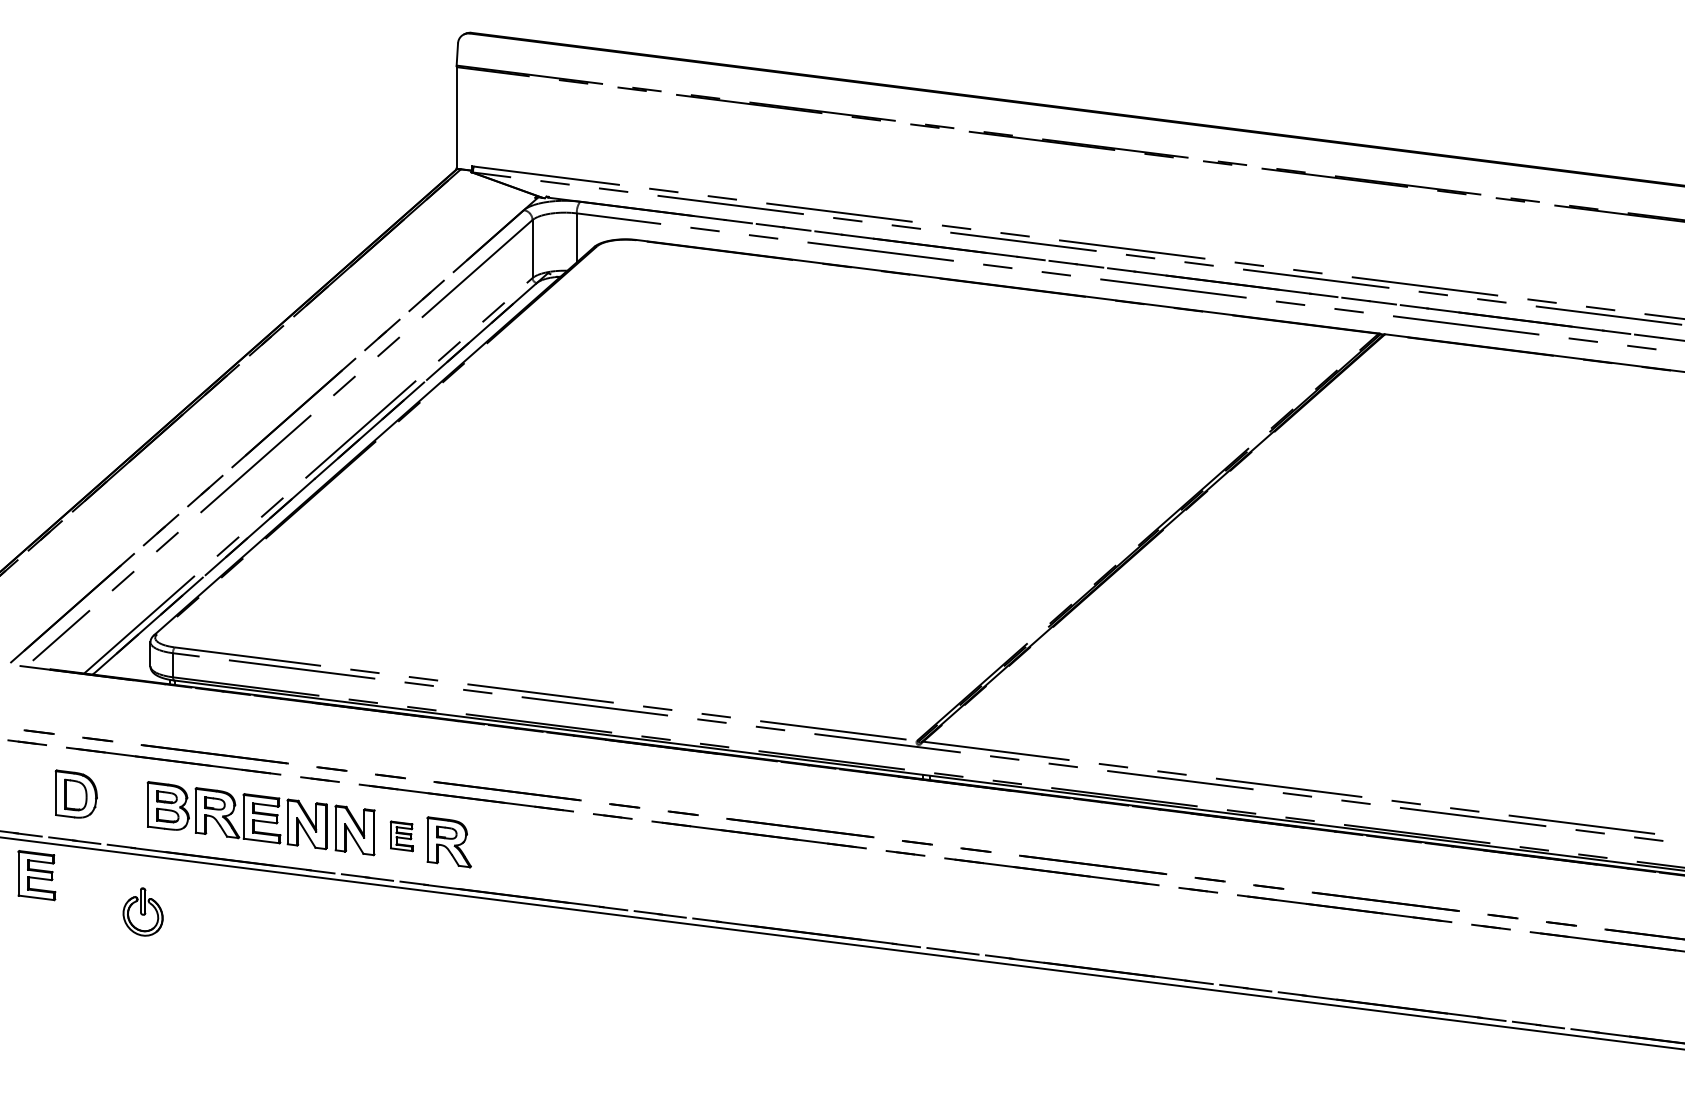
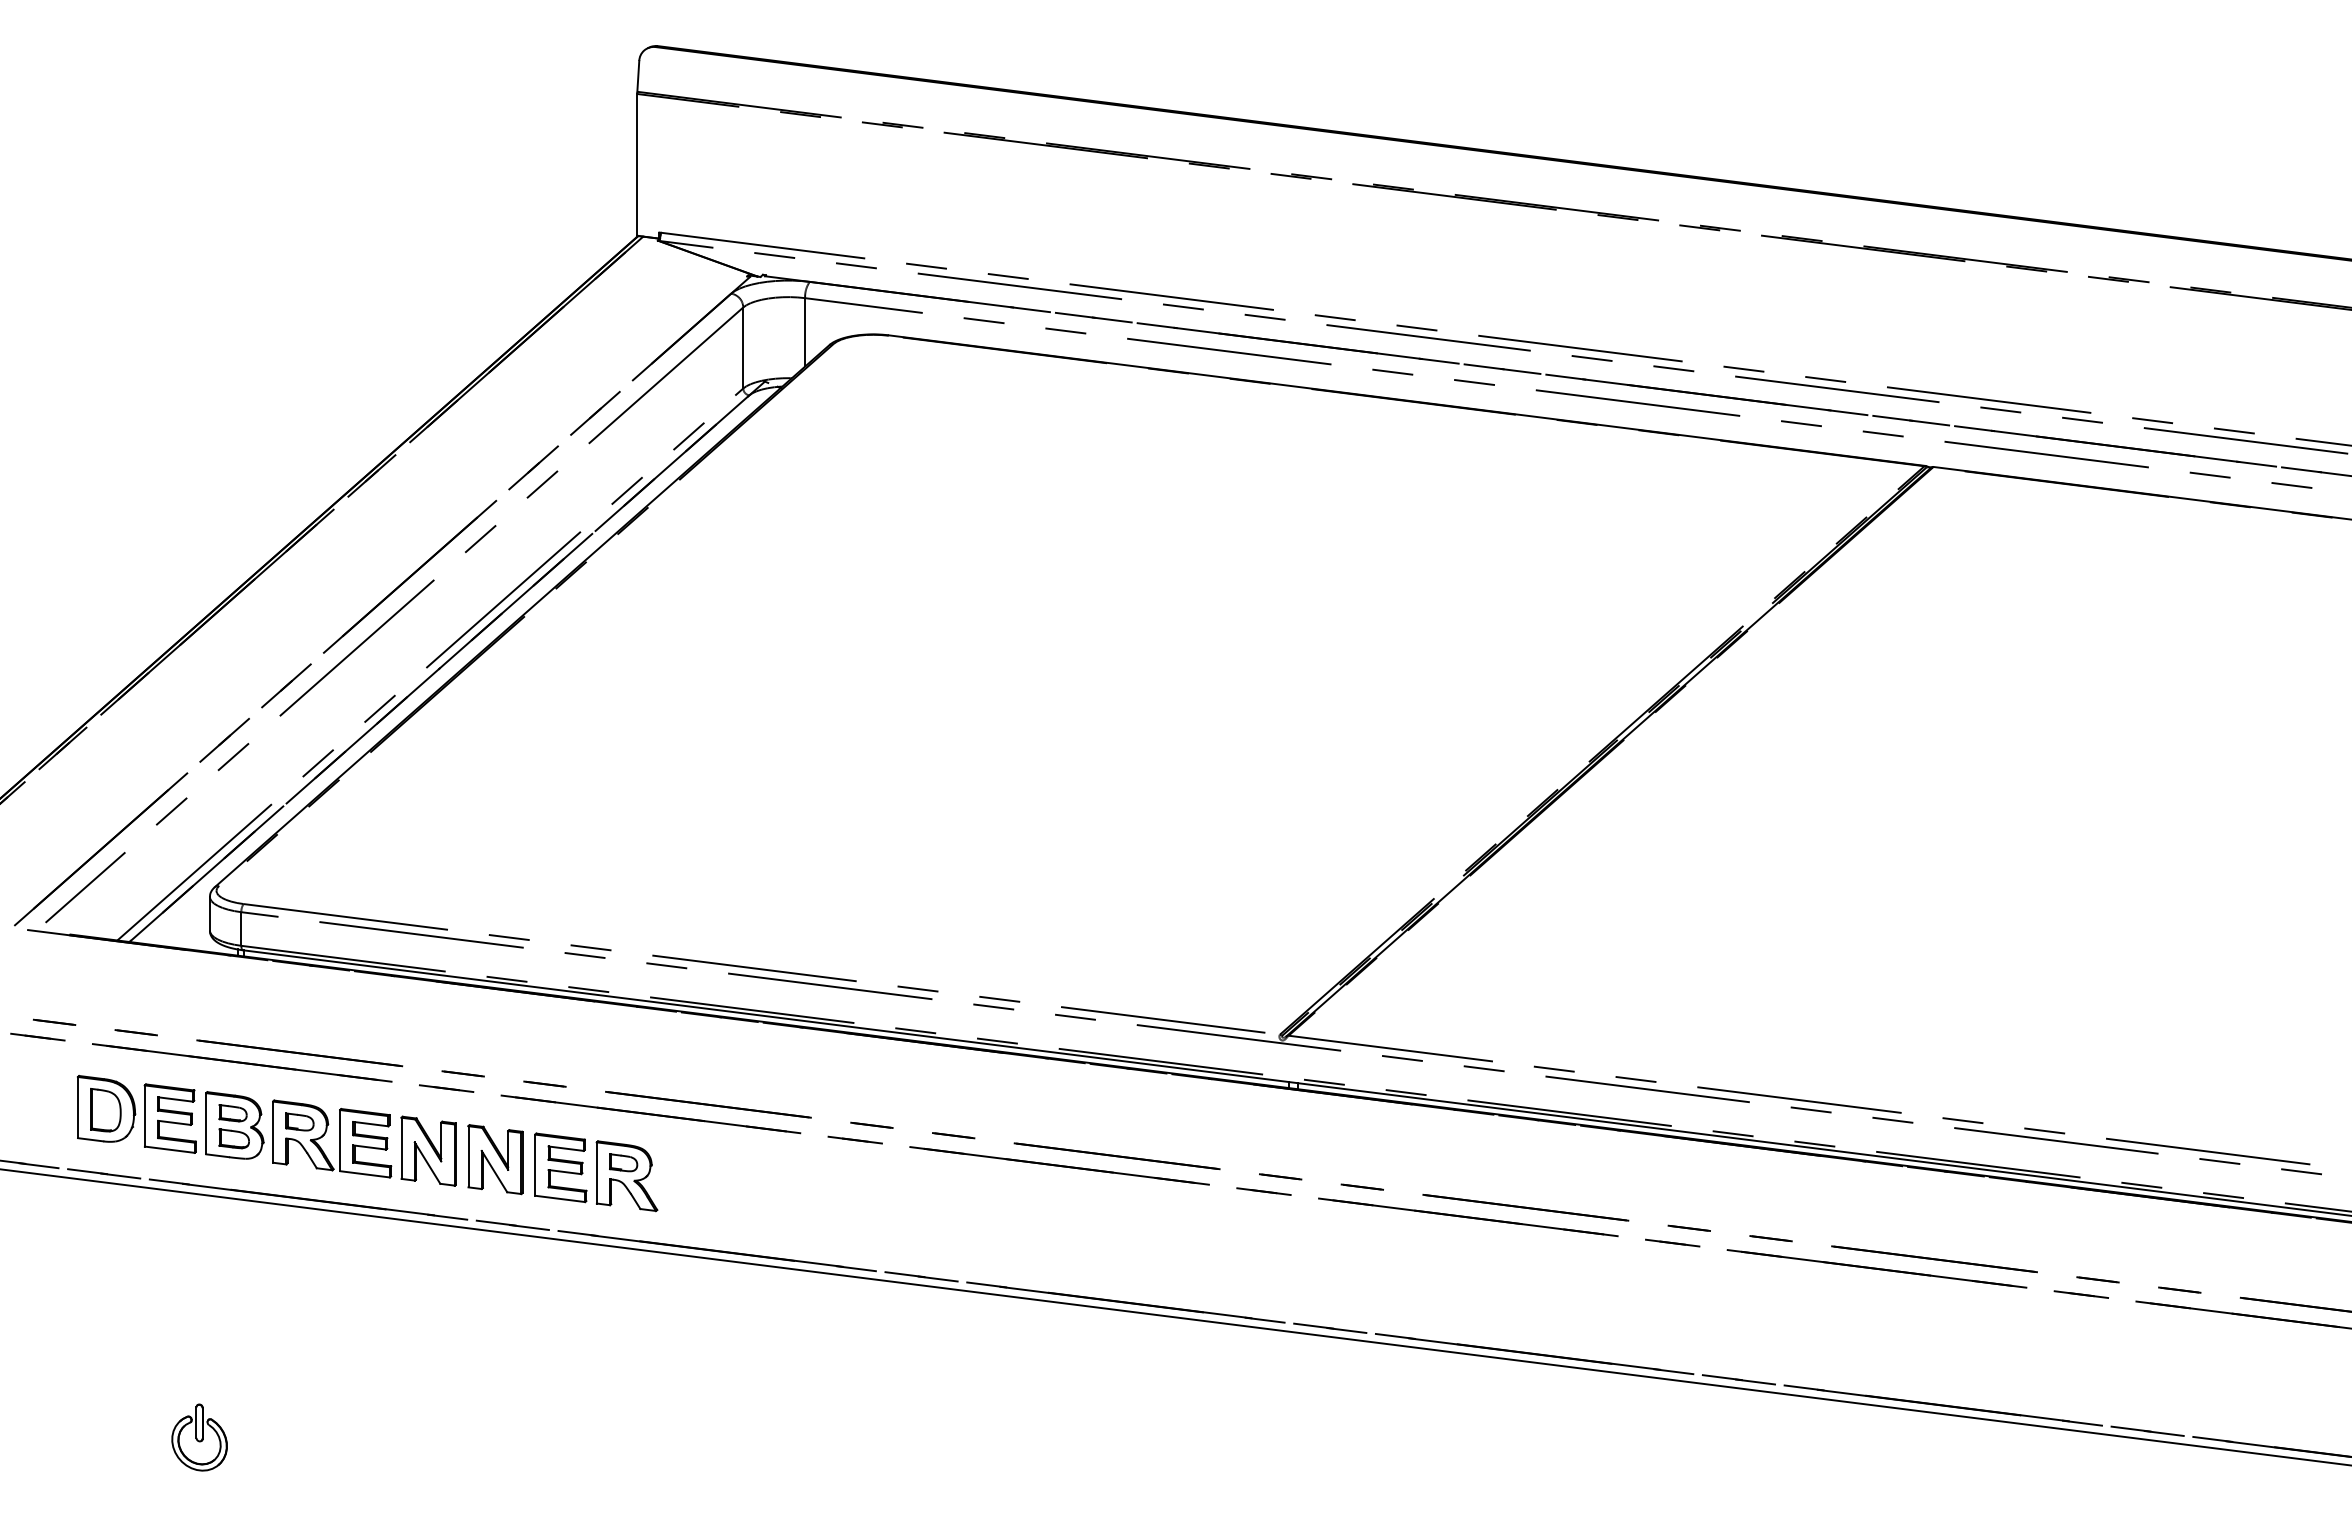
part: (401, 836) -> (560, 1167), size x1.67
part: (36, 875) -> (169, 1118), moved
part: (143, 912) -> (199, 1437), moved

